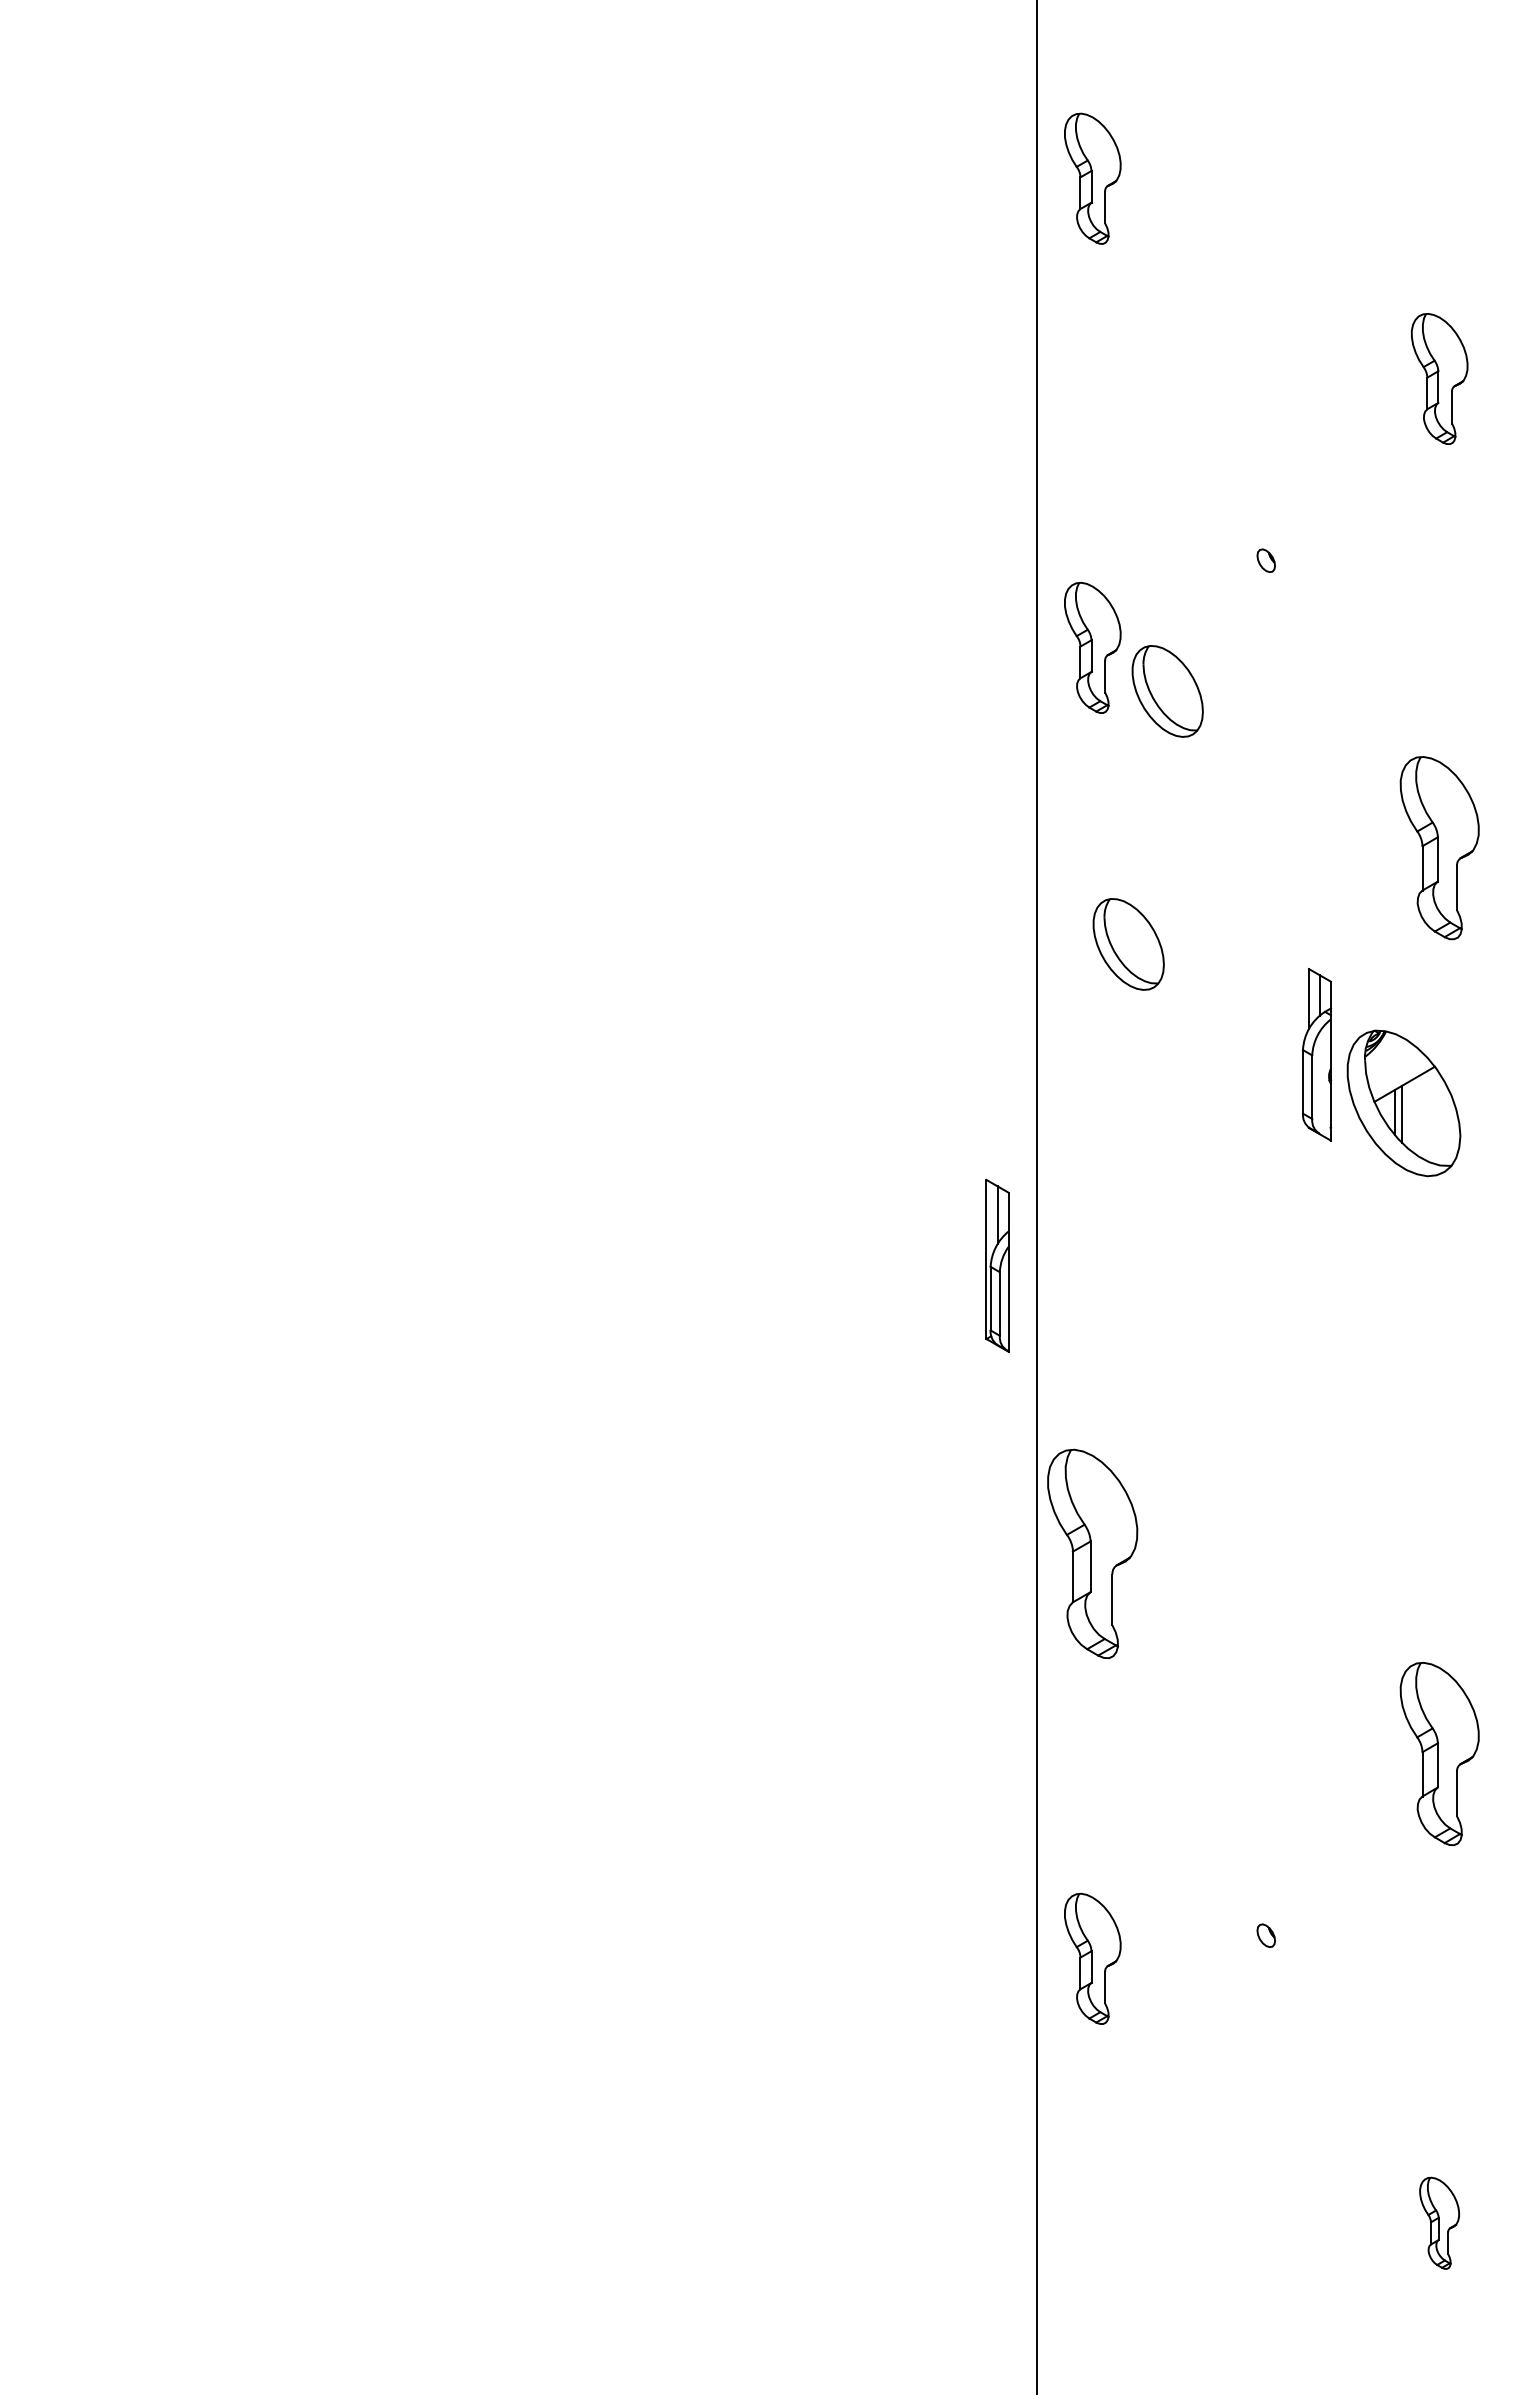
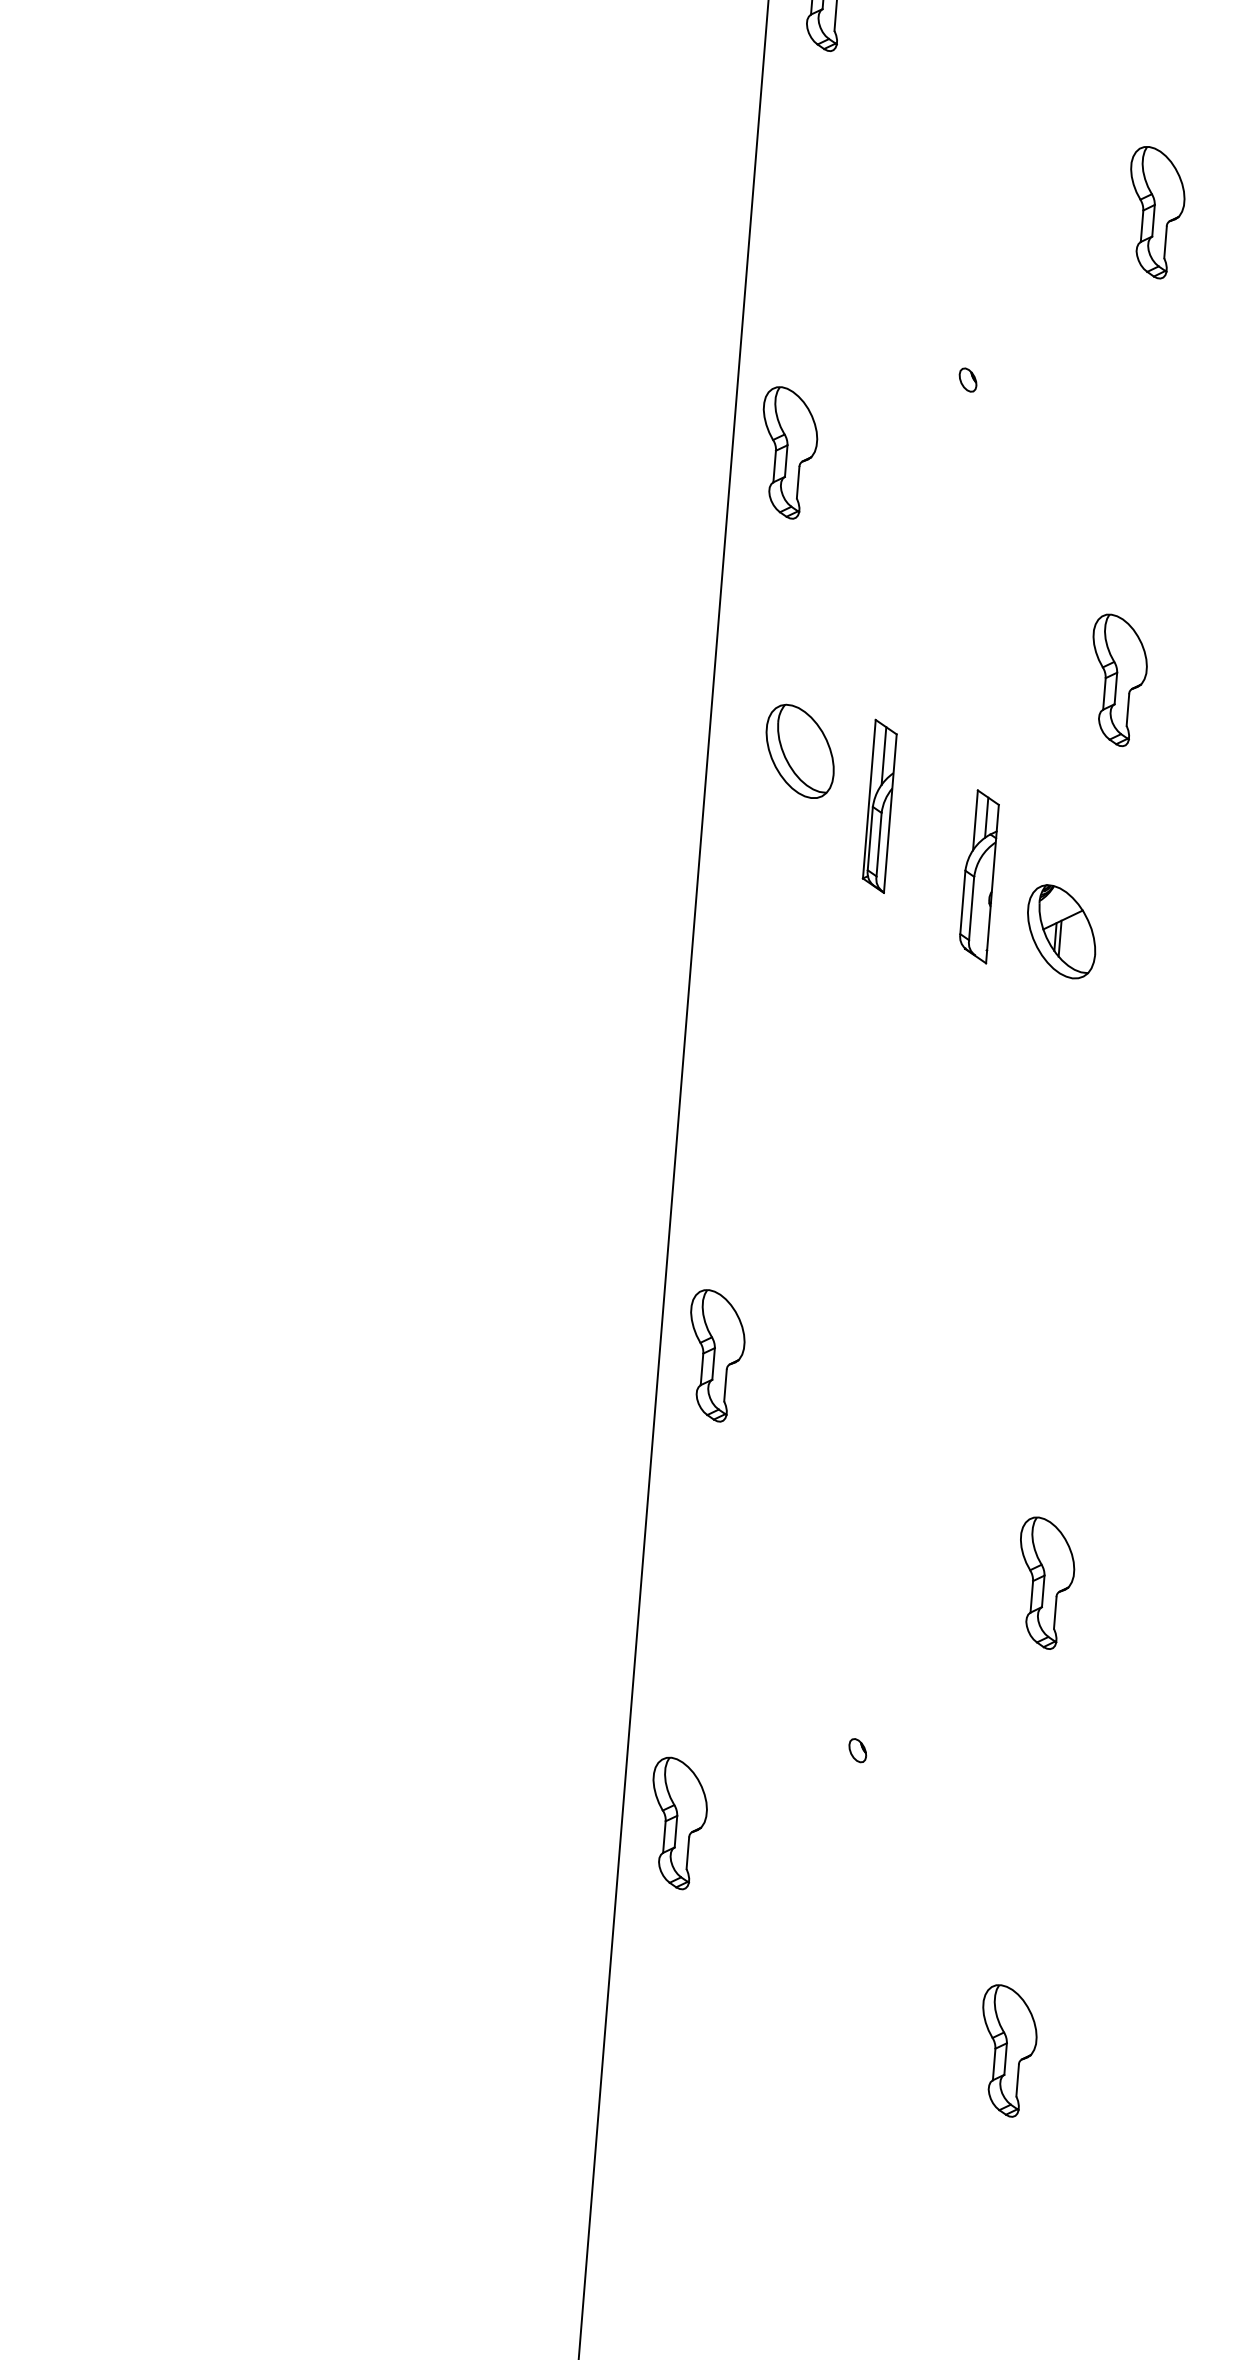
part: (1167, 691) -> (859, 502), removed
part: (1439, 848) -> (1117, 680), size x0.71
part: (1403, 1102) -> (1061, 931), size x0.62
part: (997, 1265) -> (879, 806), moved
part: (1092, 1553) -> (715, 1355), size x0.62
part: (1439, 1753) -> (1045, 1582), size x0.71
part: (1092, 1958) -> (677, 1823), moved
part: (1439, 2223) -> (1007, 2051), size x1.43

